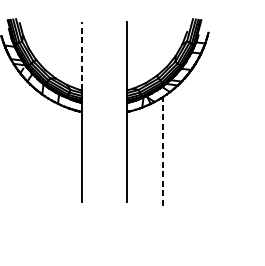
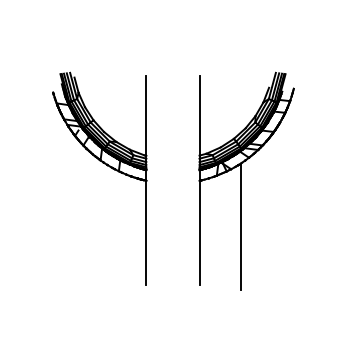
line: (81, 55) -> (146, 115), dashed -> solid
line: (162, 151) -> (240, 226), dashed -> solid

